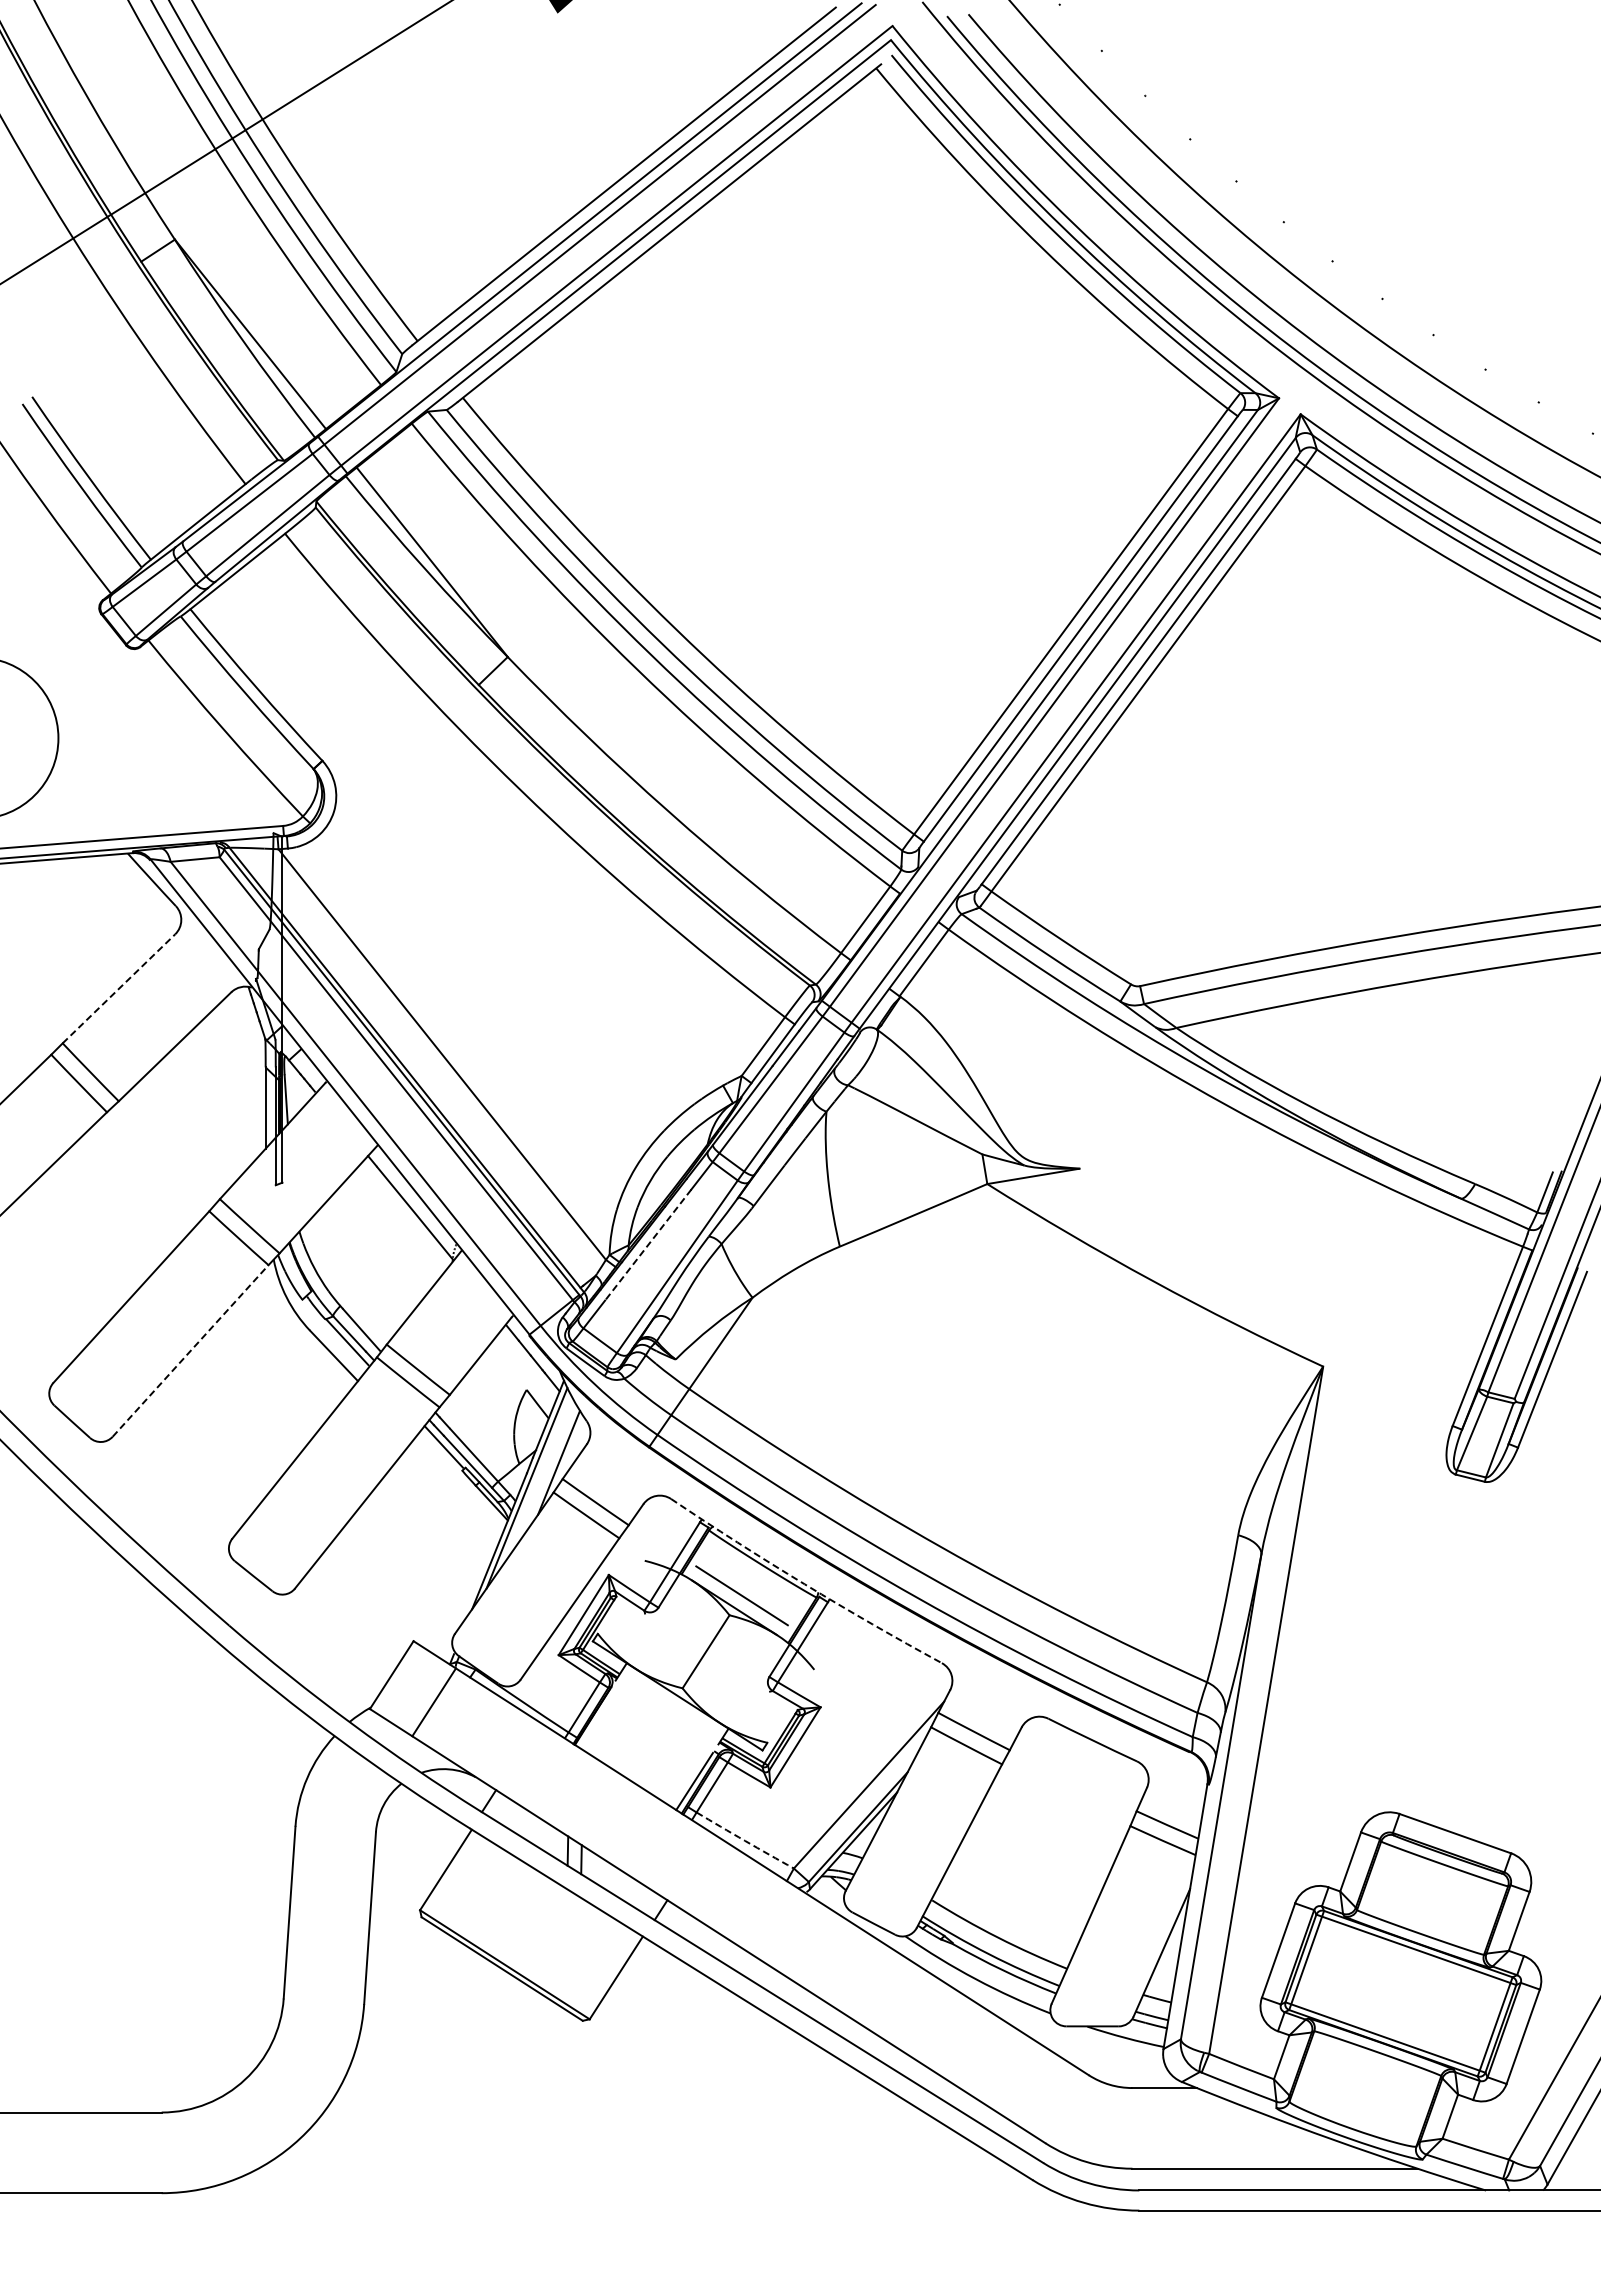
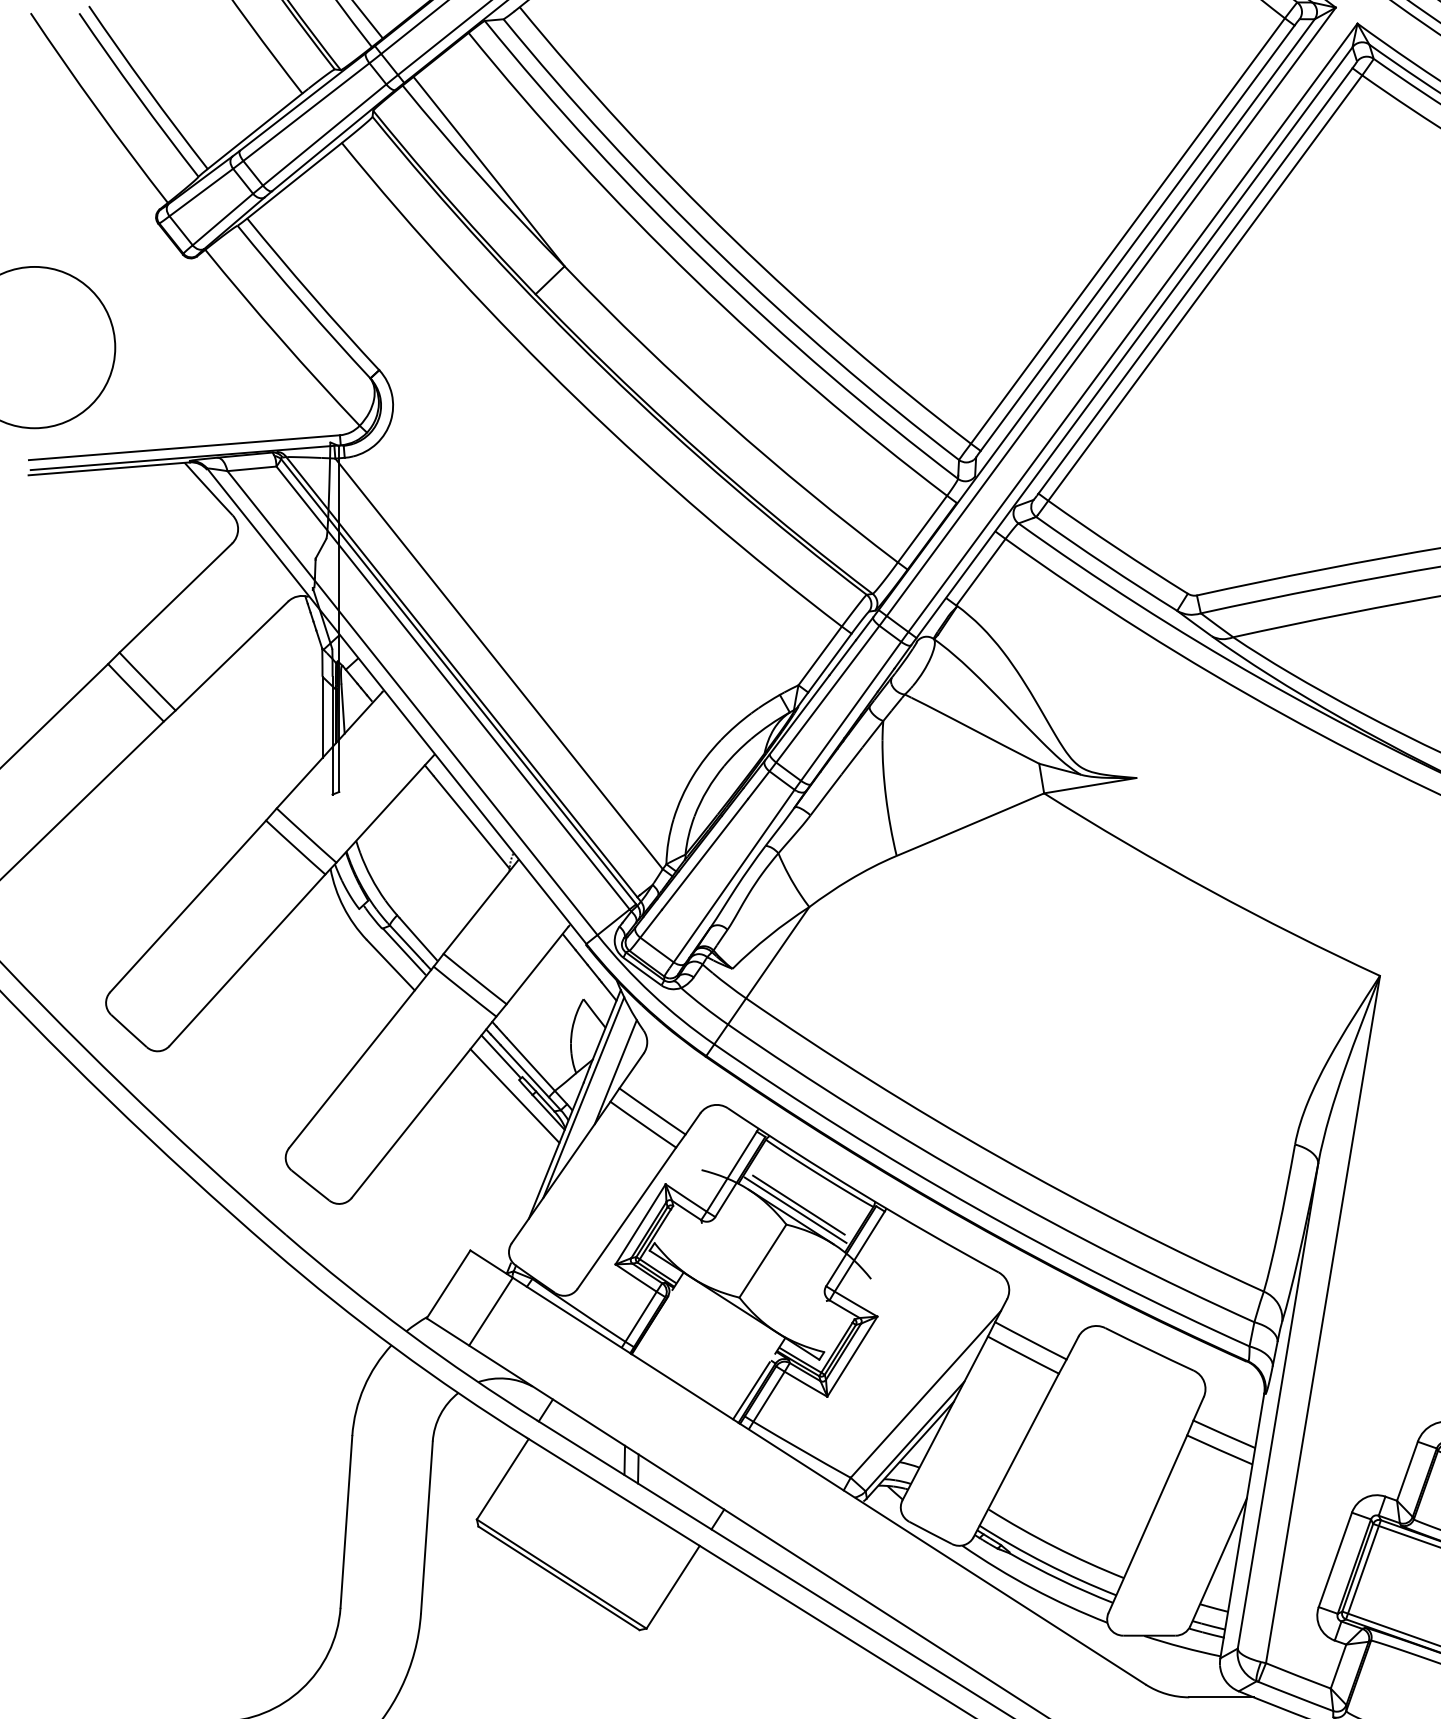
line: (119, 988) -> (176, 597), dashed -> solid
line: (647, 1245) -> (704, 854), dashed -> solid
line: (190, 1350) -> (247, 959), dashed -> solid
line: (457, 1486) -> (514, 1095), added
arc: (804, 1584) -> (861, 1193), dashed -> solid
line: (738, 1600) -> (795, 1209), added
arc: (745, 1840) -> (802, 1449), dashed -> solid

